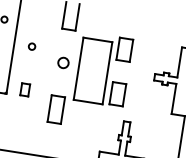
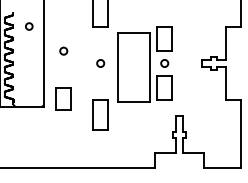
circle: (63, 62) -> (100, 63), size x0.62
circle: (121, 72) -> (164, 63), added
part: (25, 89) -> (63, 98), size x1.67

